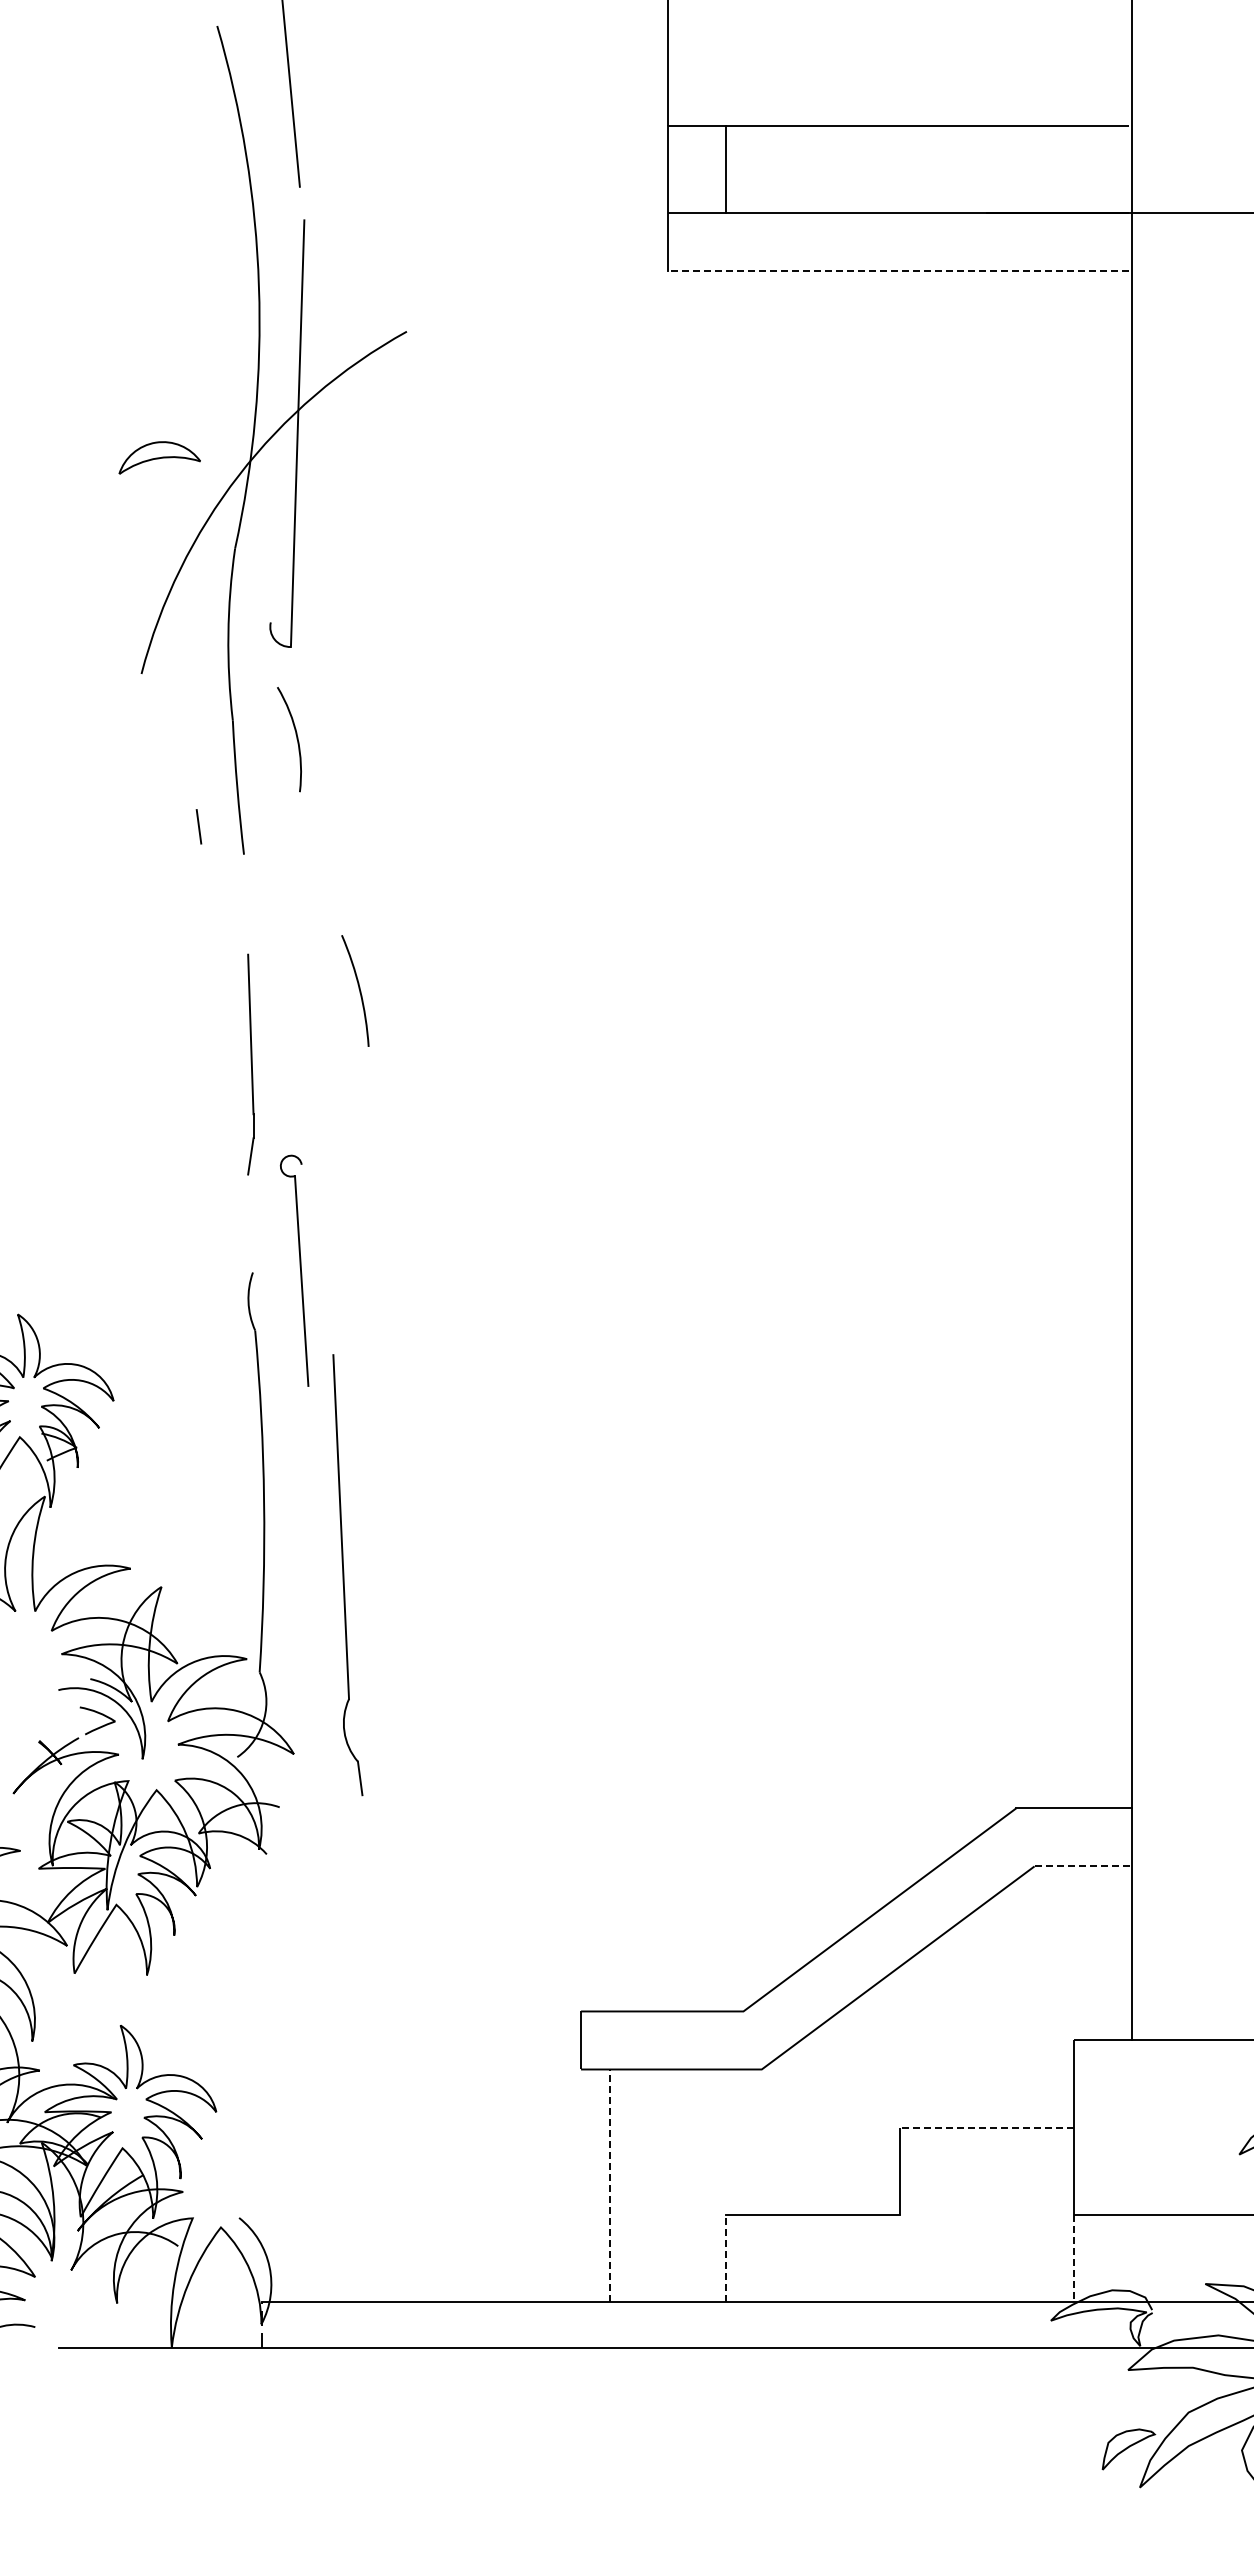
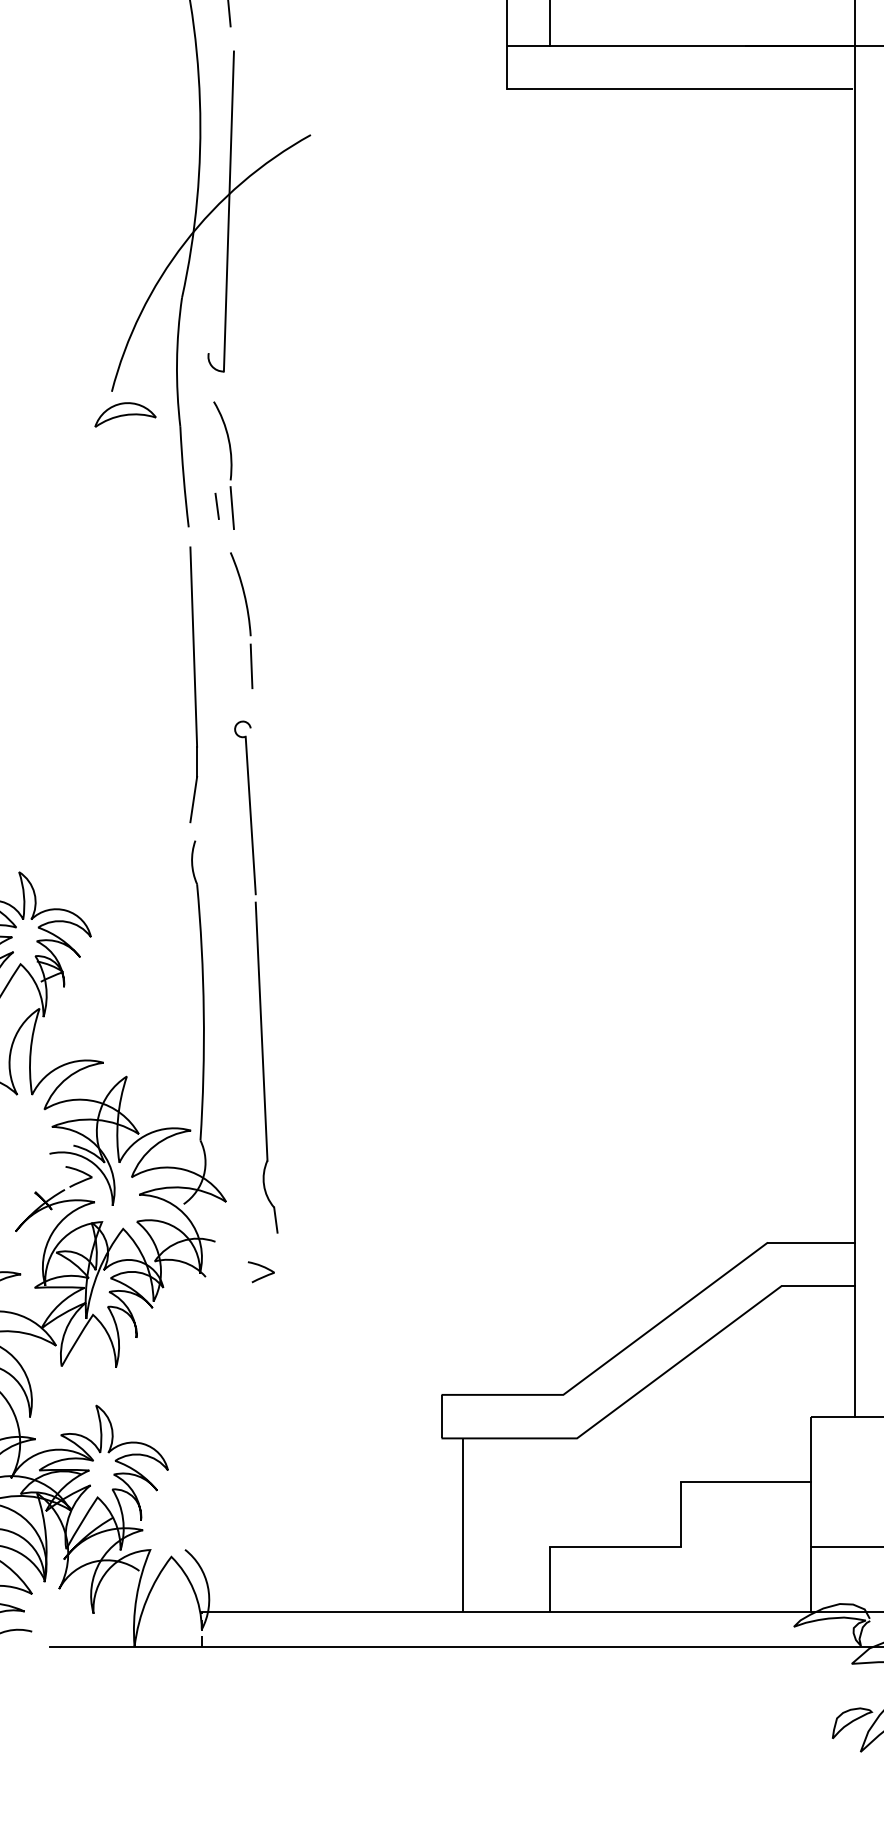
line: (898, 270) -> (679, 89), dashed -> solid
part: (159, 457) -> (125, 414), moved
line: (198, 826) -> (216, 506), moved
line: (301, 828) -> (231, 507), added
arc: (358, 988) -> (243, 592), moved
line: (327, 1040) -> (251, 666), added
part: (250, 1064) -> (193, 684), size x1.67
part: (294, 1270) -> (245, 807), moved
curve: (342, 1841) -> (262, 1267), added
line: (1083, 1866) -> (818, 1286), dashed -> solid
line: (986, 2127) -> (745, 1481), dashed -> solid
line: (610, 2185) -> (463, 1525), dashed -> solid
line: (726, 2258) -> (550, 1580), dashed -> solid
line: (1074, 2258) -> (811, 1580), dashed -> solid

